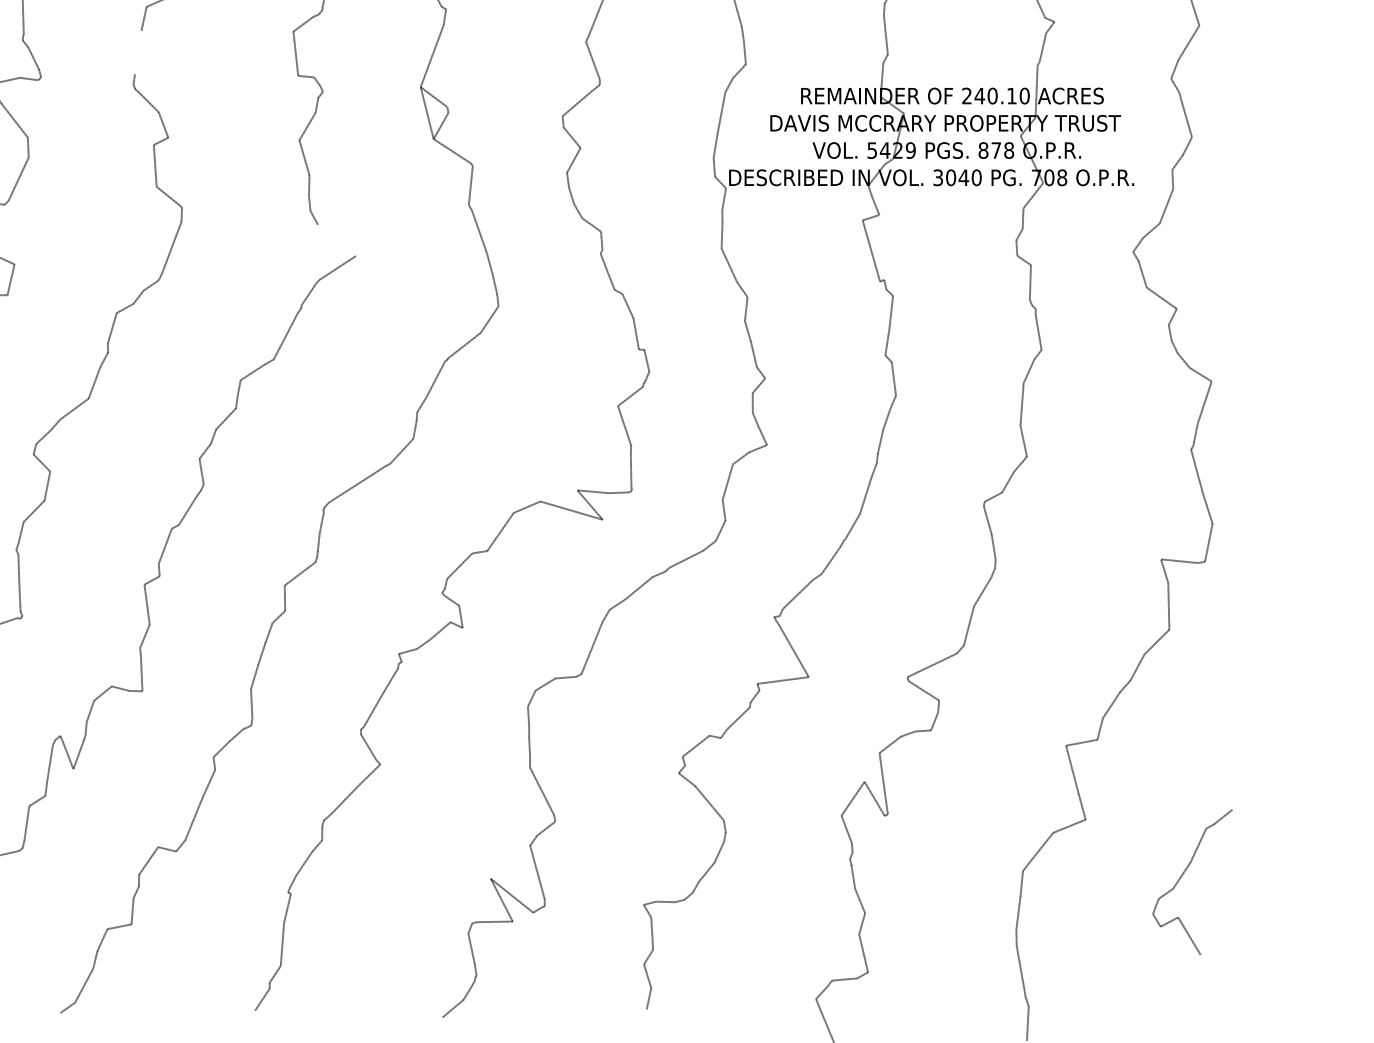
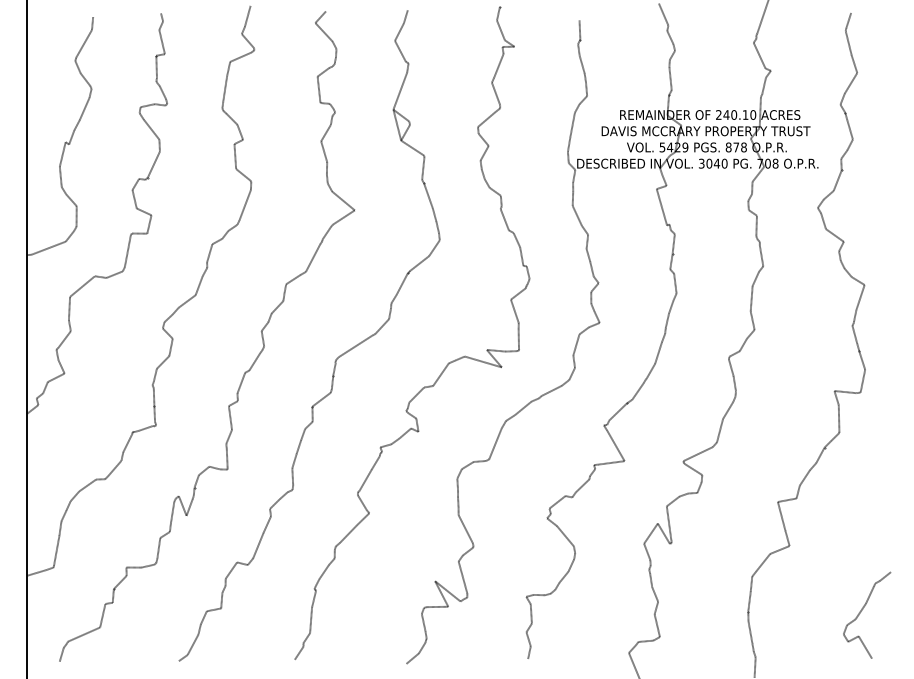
line: (138, 53) -> (225, 89), added
line: (336, 239) -> (343, 200), added
part: (1182, 877) -> (861, 612), moved

